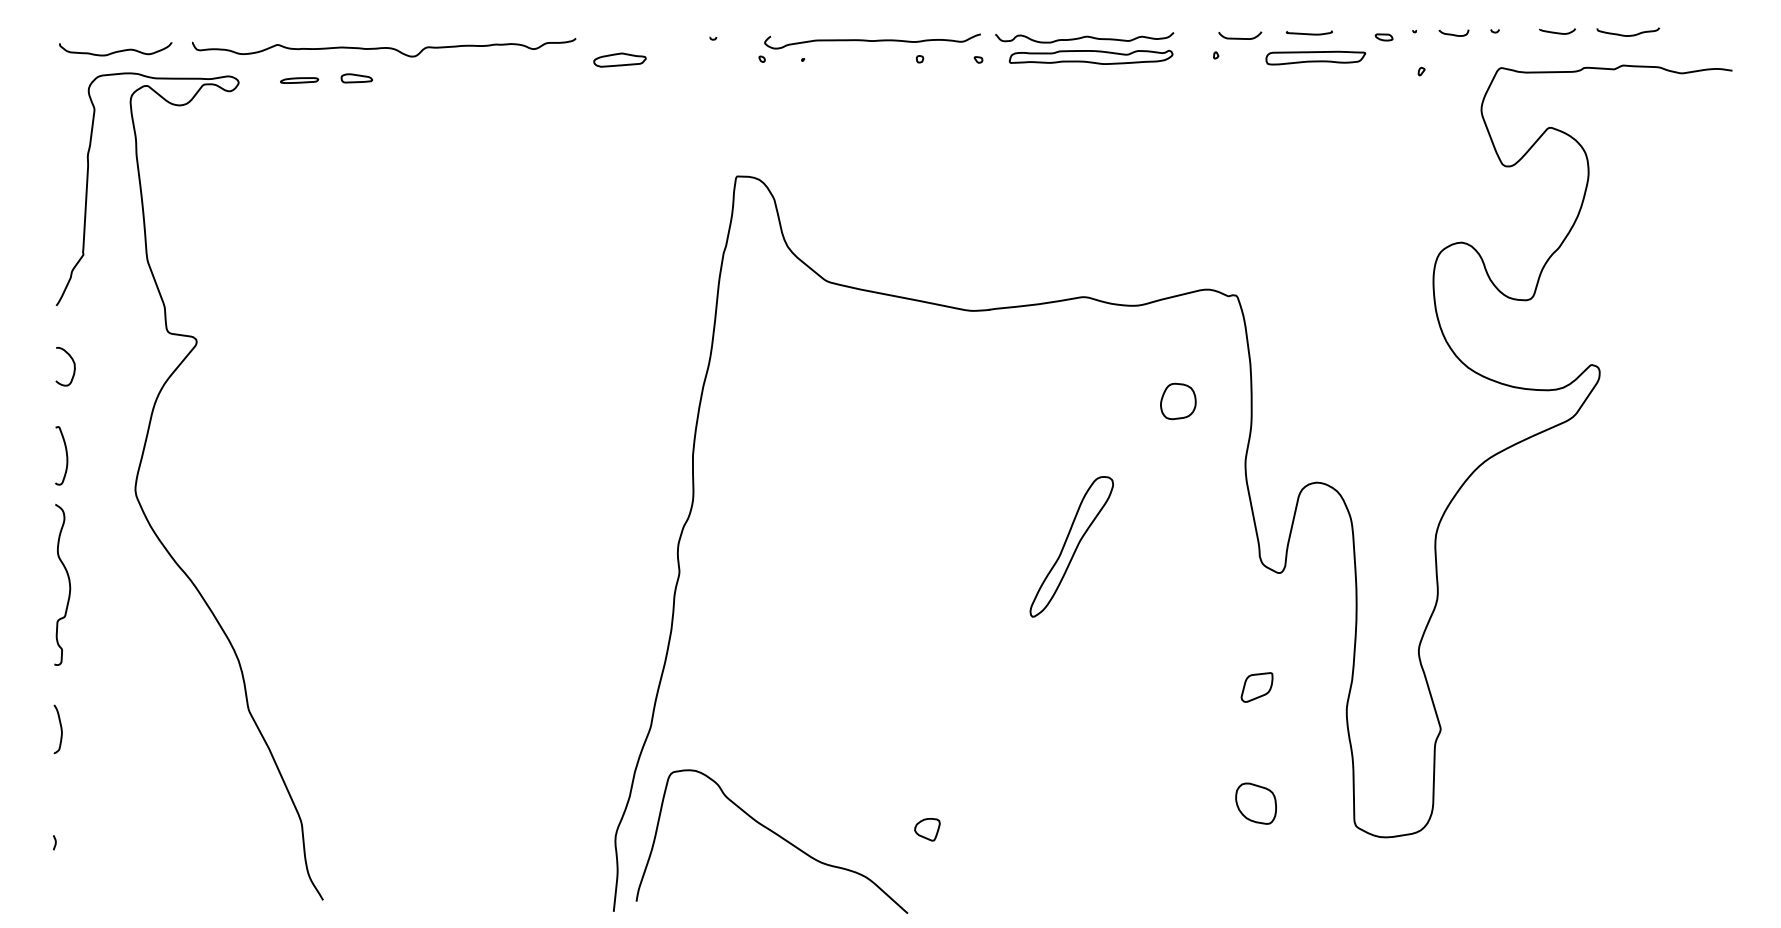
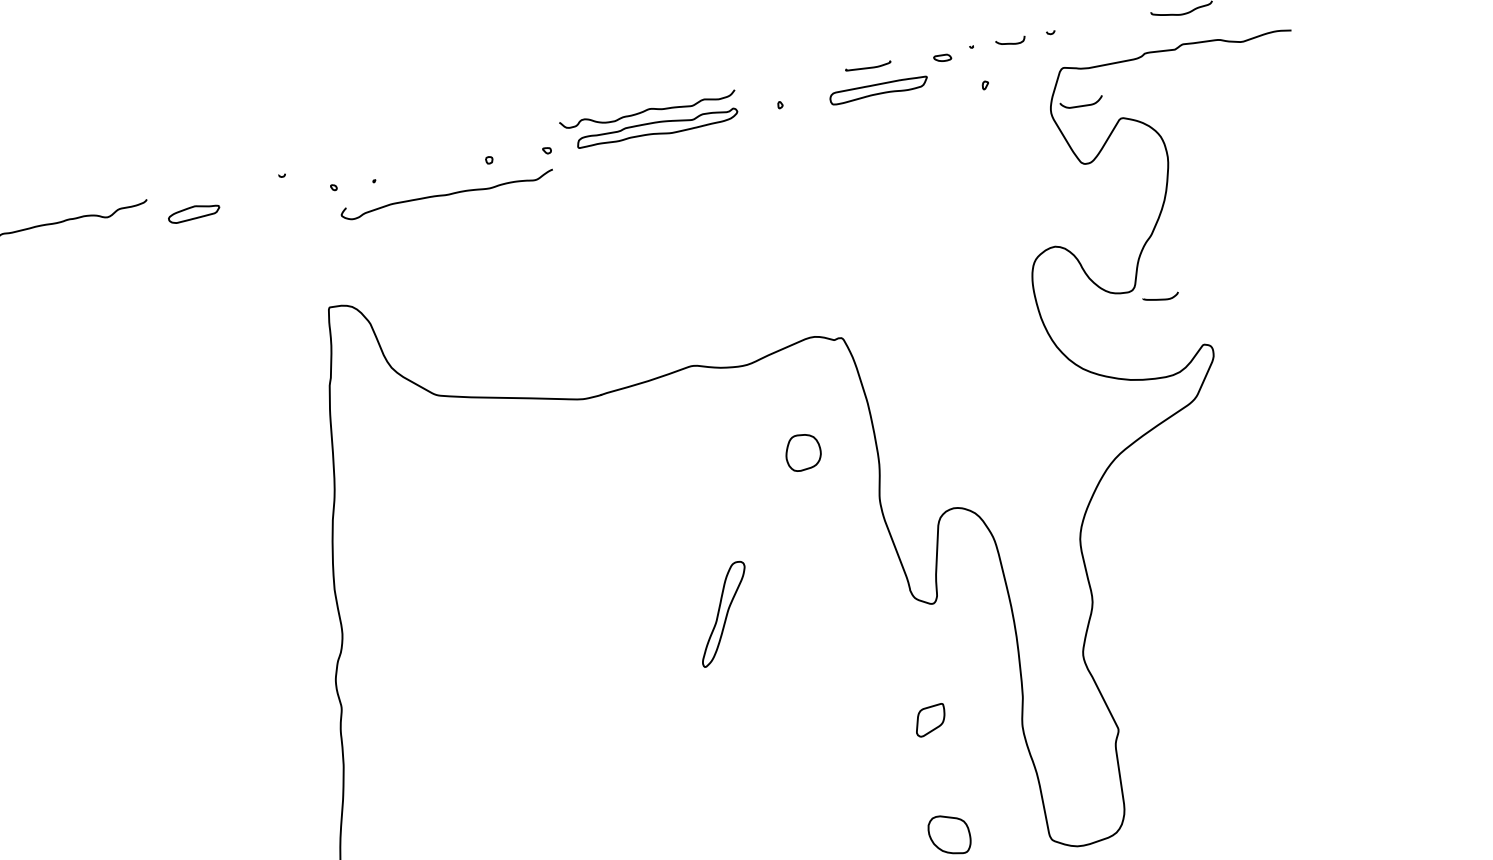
curve: (1557, 32) -> (1161, 298), moved
curve: (1239, 37) -> (1081, 104), moved
curve: (872, 41) -> (447, 195), moved
part: (1071, 546) -> (723, 613), size x0.7

